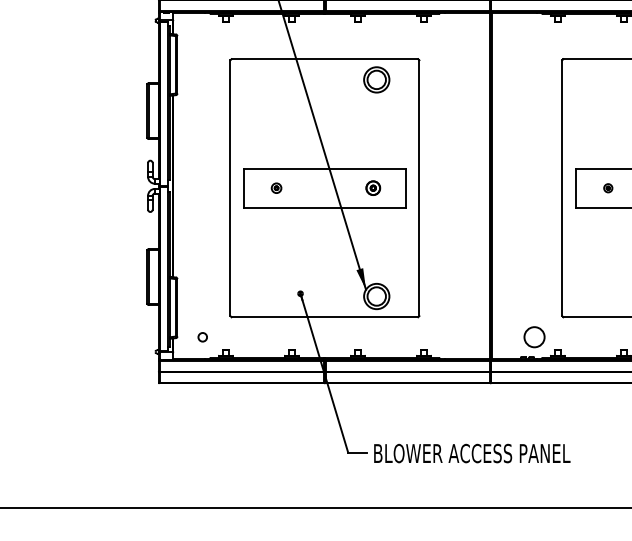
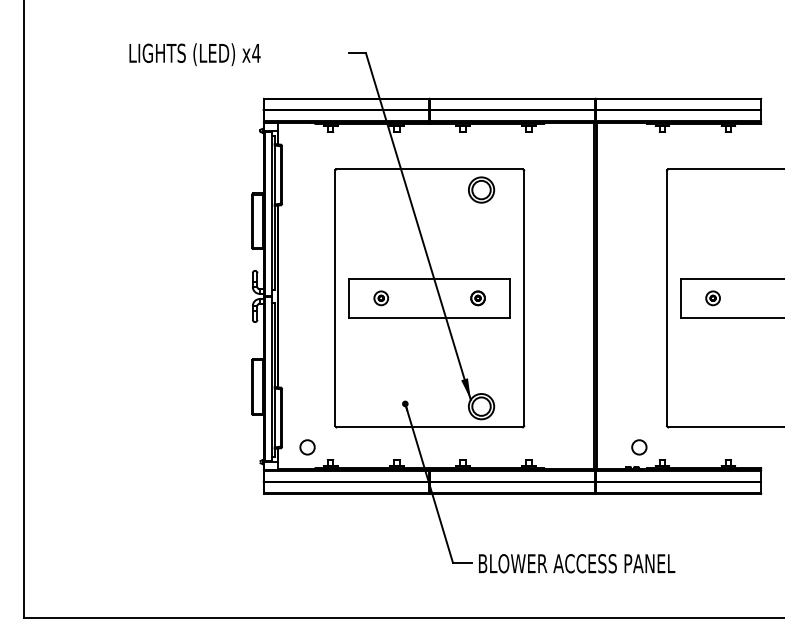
part: (276, 188) -> (381, 298), size x1.43
part: (607, 188) -> (712, 298), size x1.67
circle: (202, 337) -> (307, 447), size x1.67
circle: (534, 337) -> (639, 447), size x0.71

